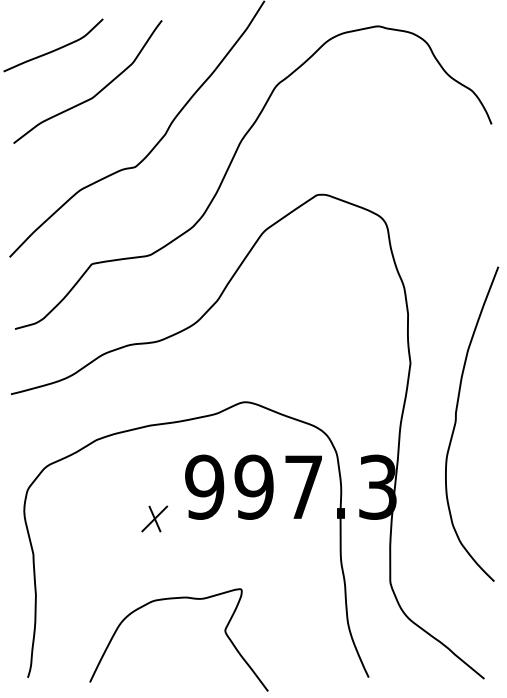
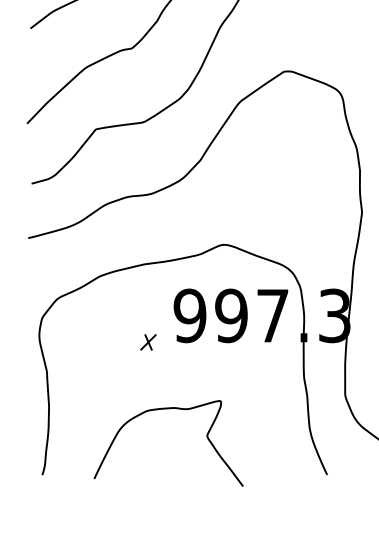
part: (154, 518) -> (148, 341), size x0.7

